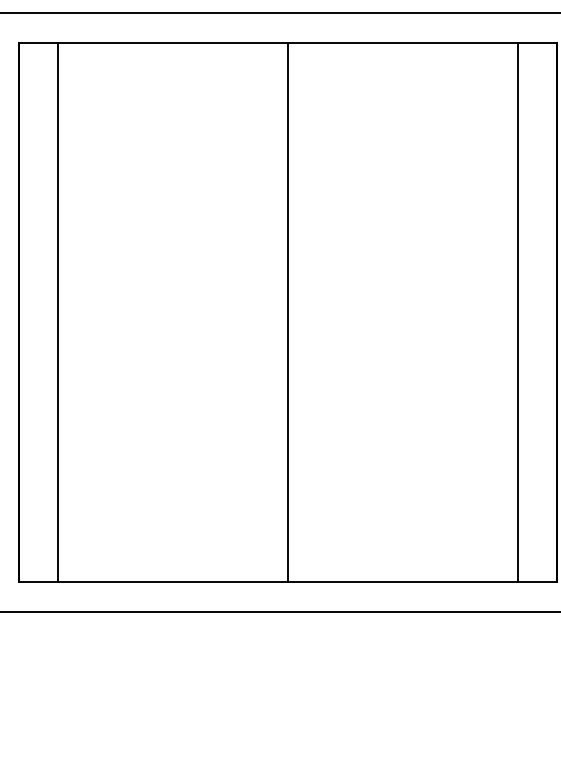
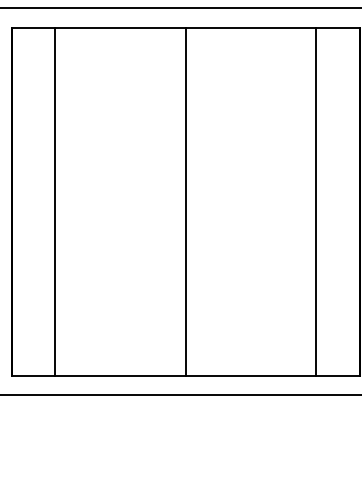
line: (58, 312) -> (55, 201), moved
line: (518, 312) -> (316, 201), moved

